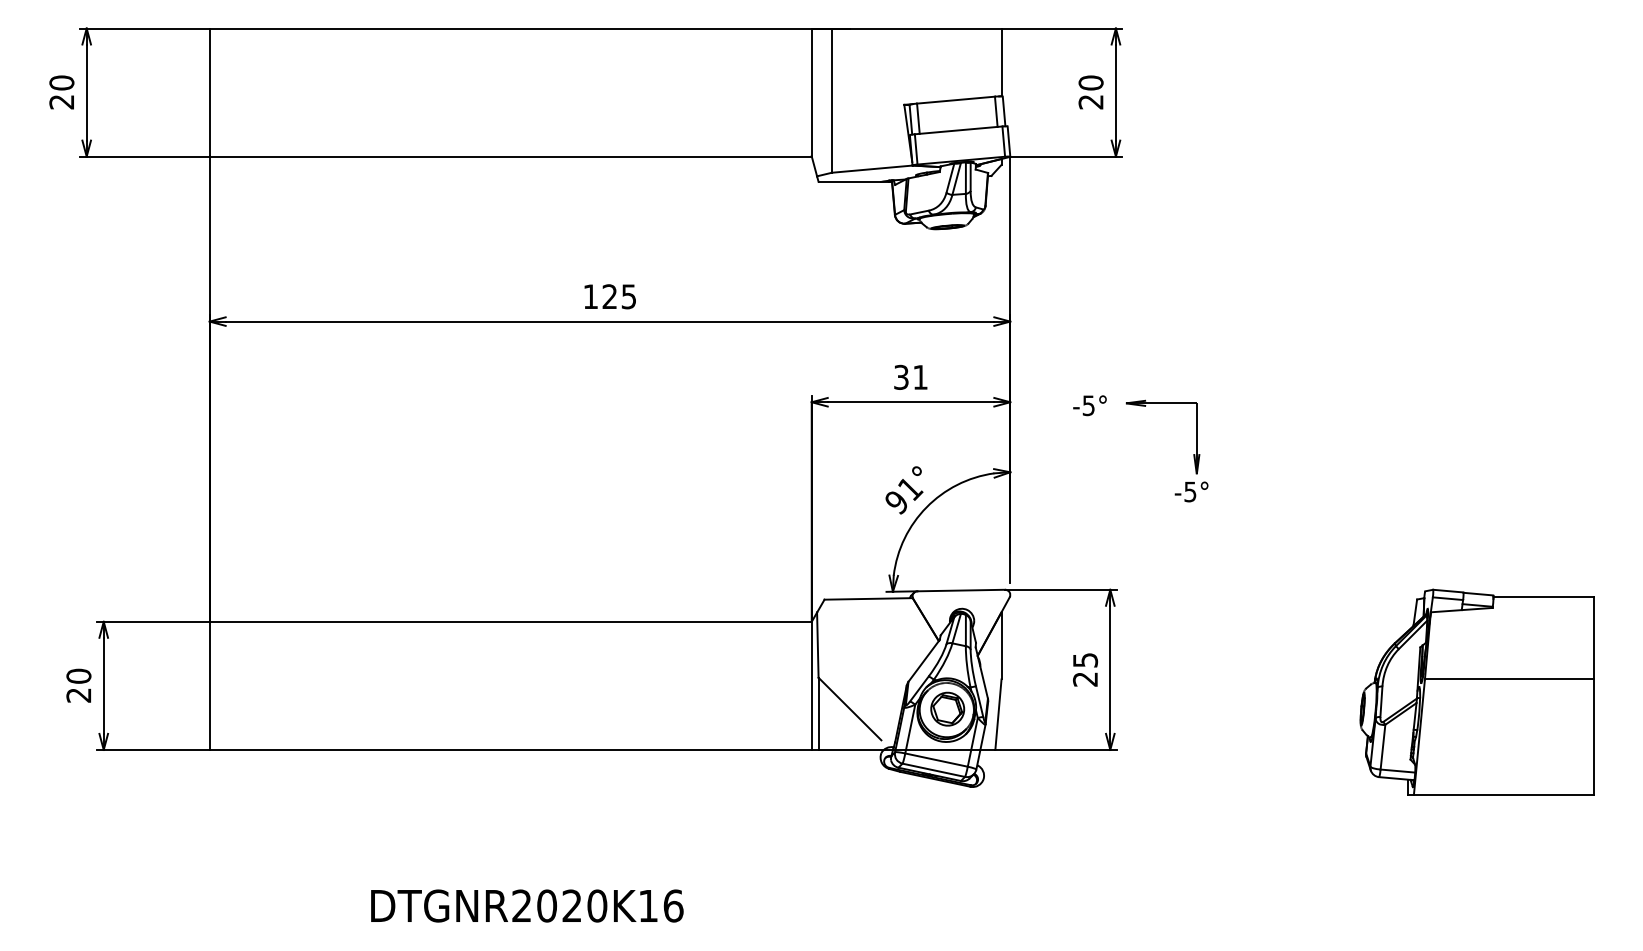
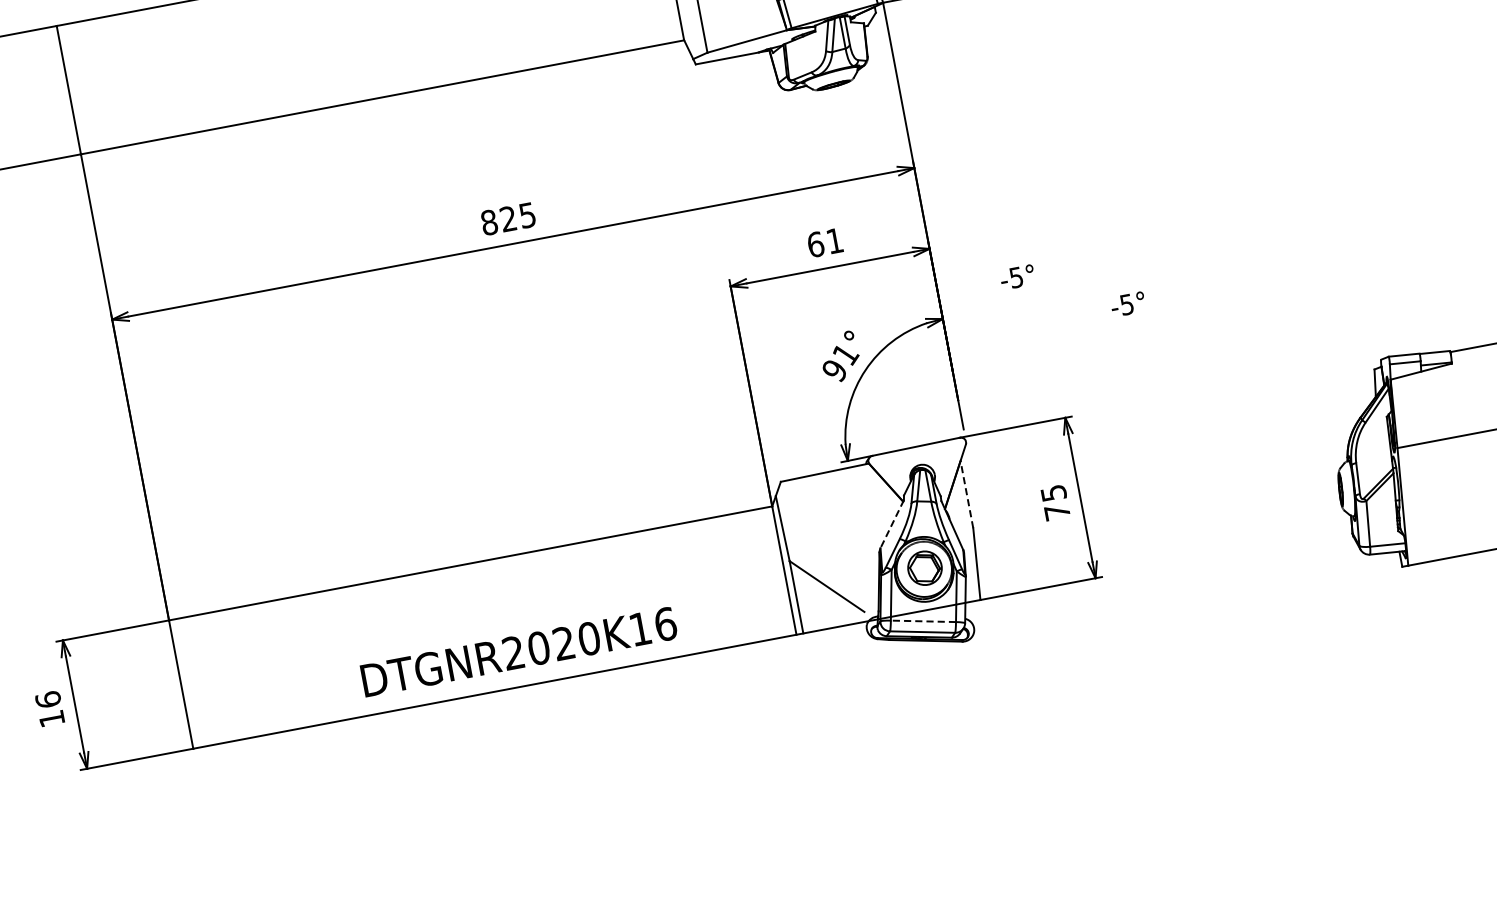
text: (590, 296) -> (488, 222), 125 -> 825
text: (901, 376) -> (815, 243), 31 -> 61
part: (1162, 403) -> (1082, 221), removed
text: (1089, 405) -> (1017, 277), moved
line: (1001, 645) -> (966, 494), solid -> dashed
line: (923, 661) -> (891, 525), solid -> dashed
text: (1085, 679) -> (1057, 512), 25 -> 75
text: (78, 685) -> (49, 709), 20 -> 16
line: (936, 760) -> (923, 621), solid -> dashed
text: (527, 905) -> (519, 651), moved

